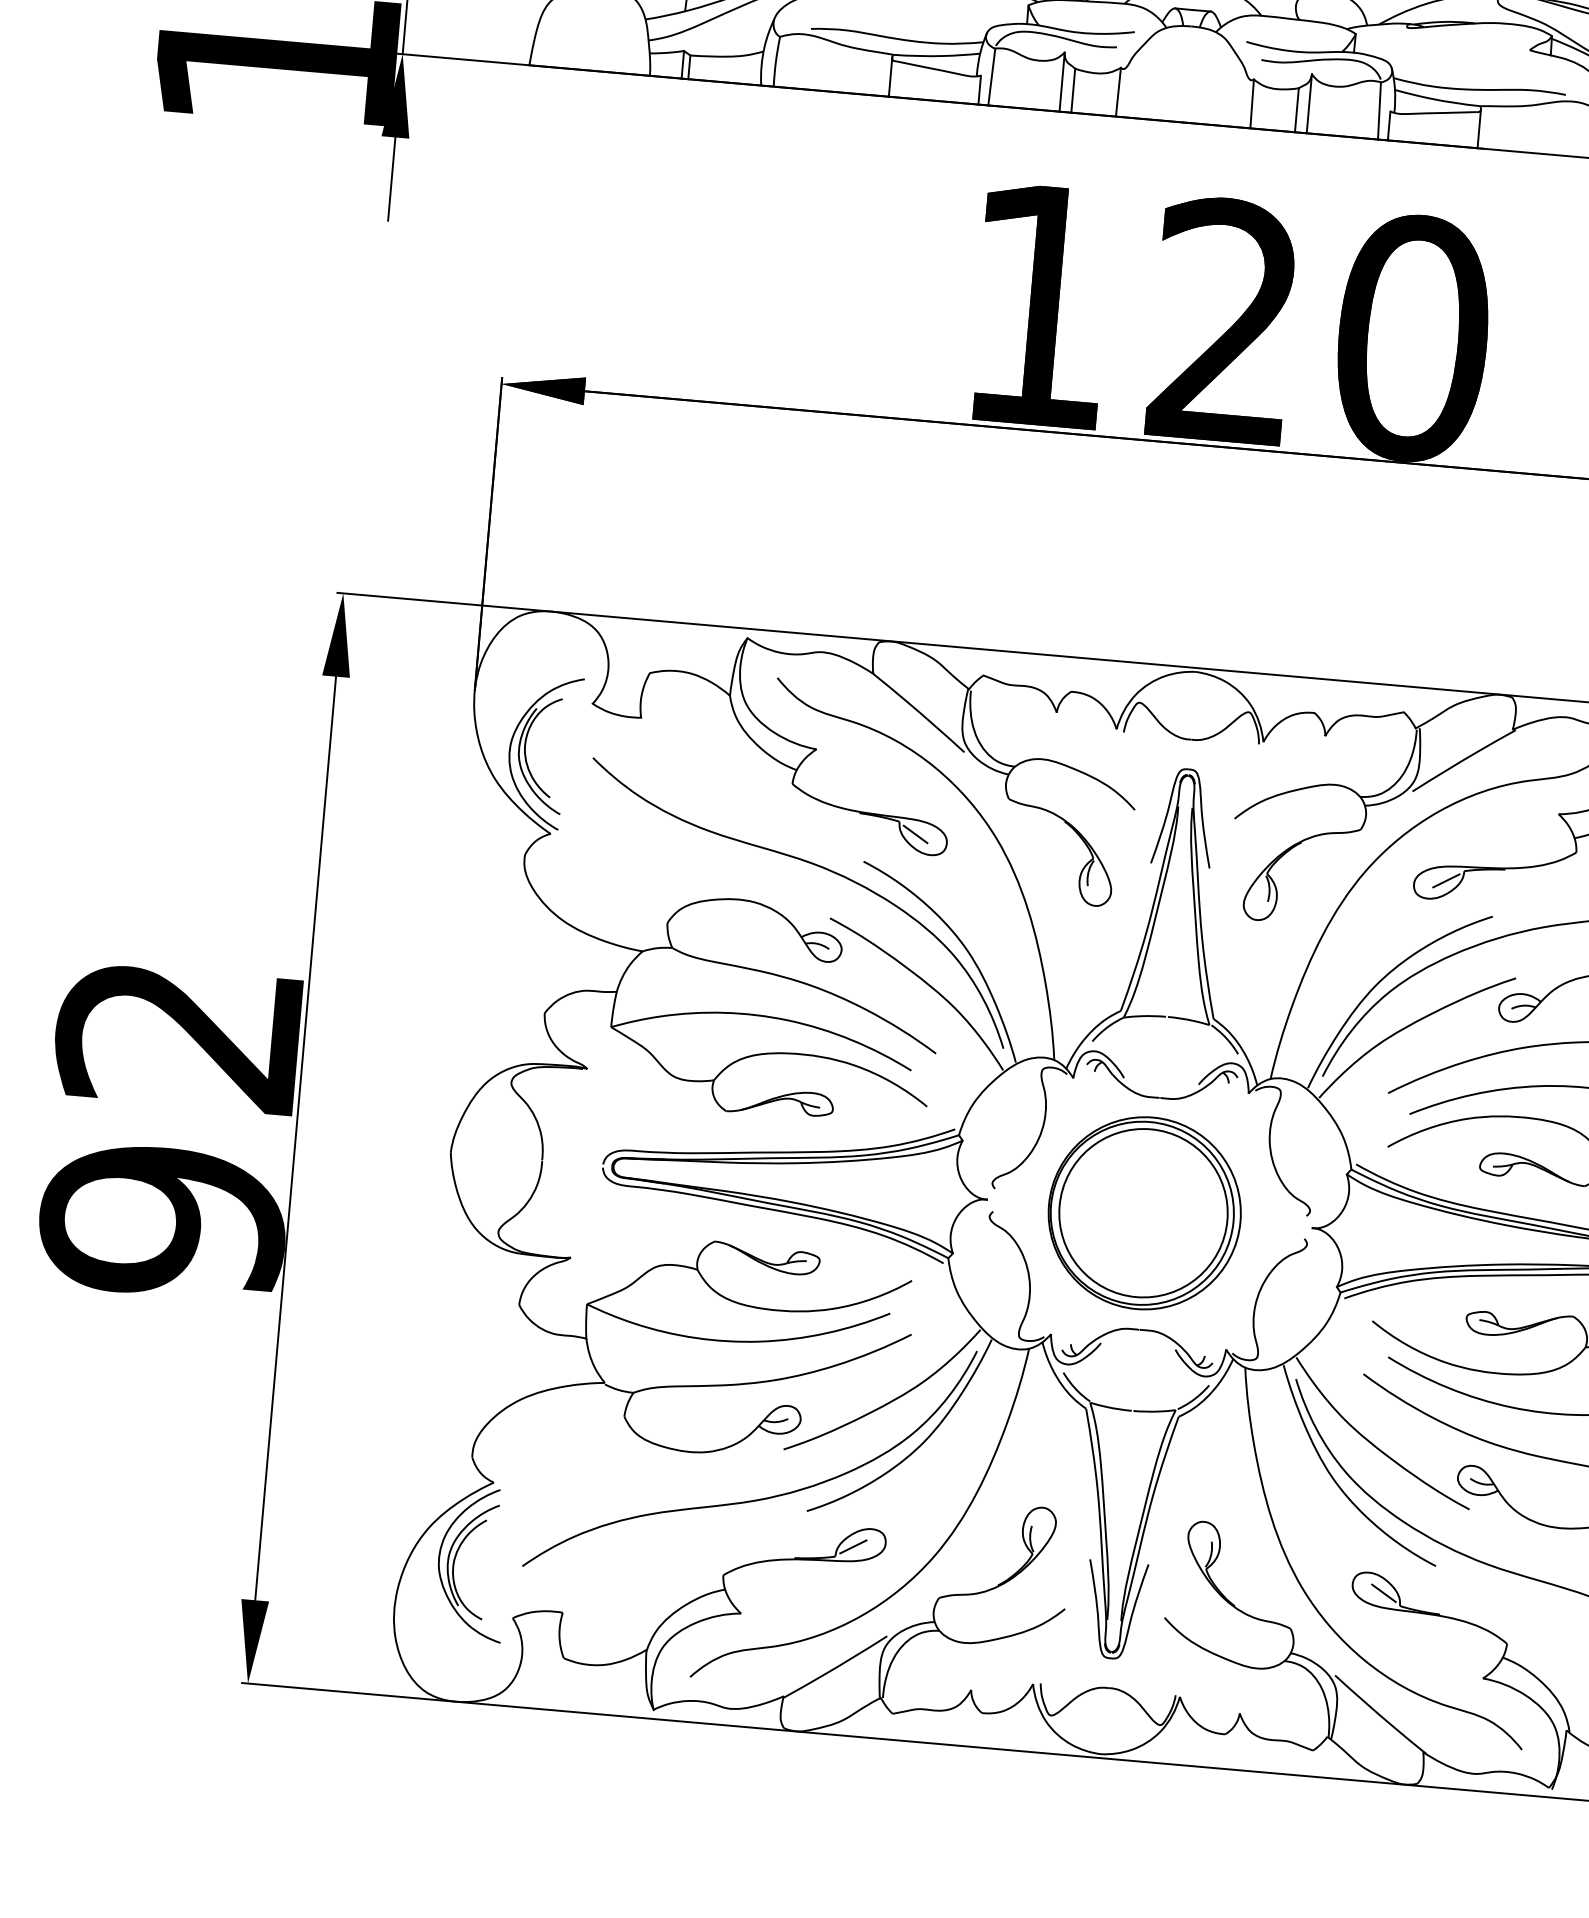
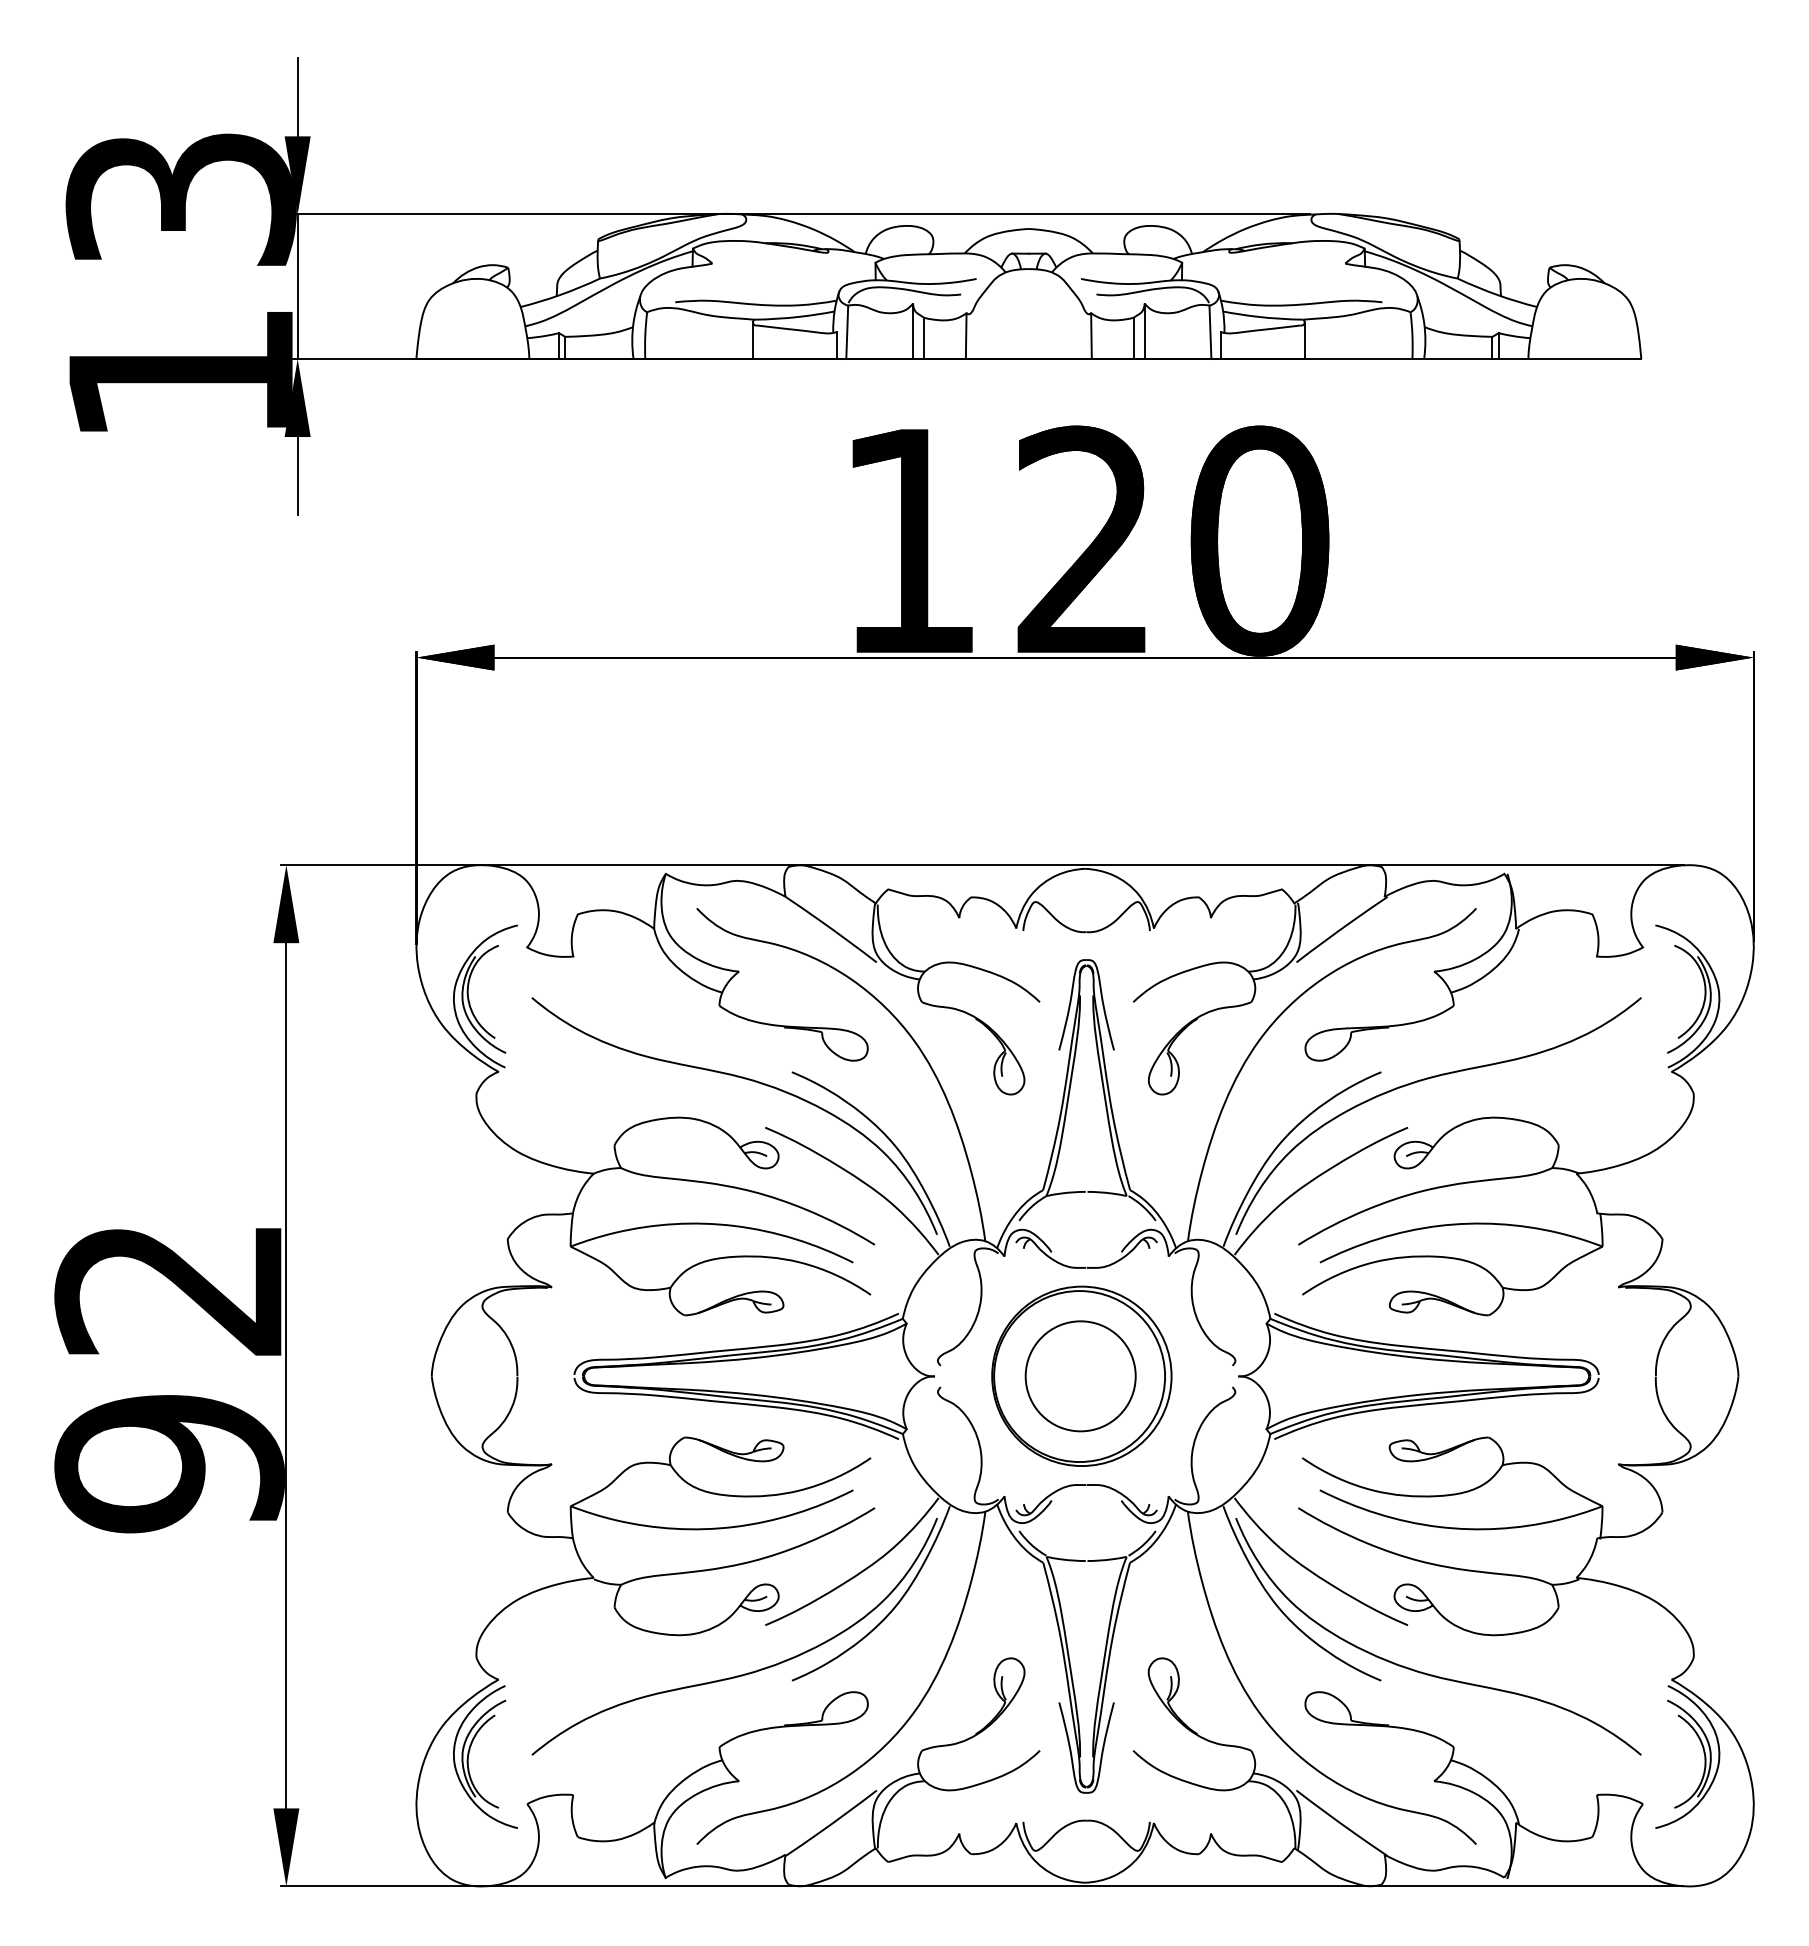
line: (915, 834) -> (837, 1042), removed
line: (1445, 880) -> (1334, 1042), removed
circle: (1143, 1212) -> (1080, 1375), size x0.7
line: (852, 1547) -> (837, 1710), removed
line: (1383, 1593) -> (1334, 1710), removed

